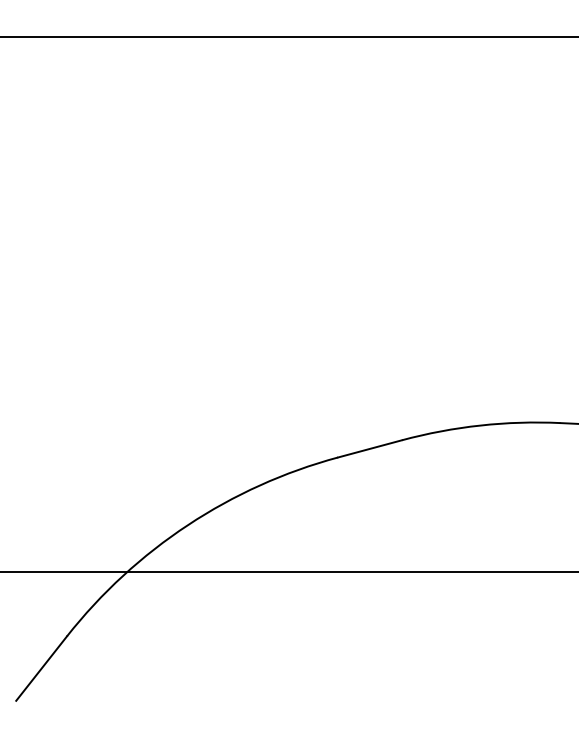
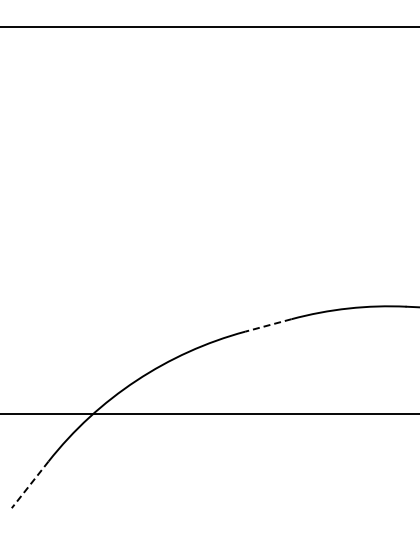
line: (368, 448) -> (267, 325), solid -> dashed
line: (42, 668) -> (30, 484), solid -> dashed

